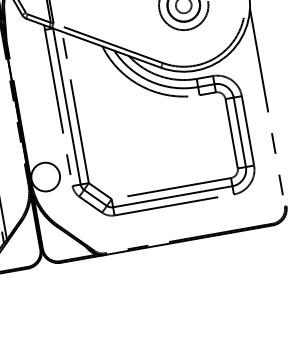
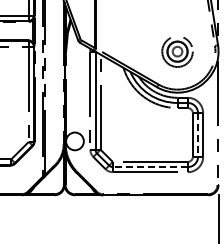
line: (240, 132) -> (198, 135), solid -> dashed
line: (171, 197) -> (149, 167), solid -> dashed

